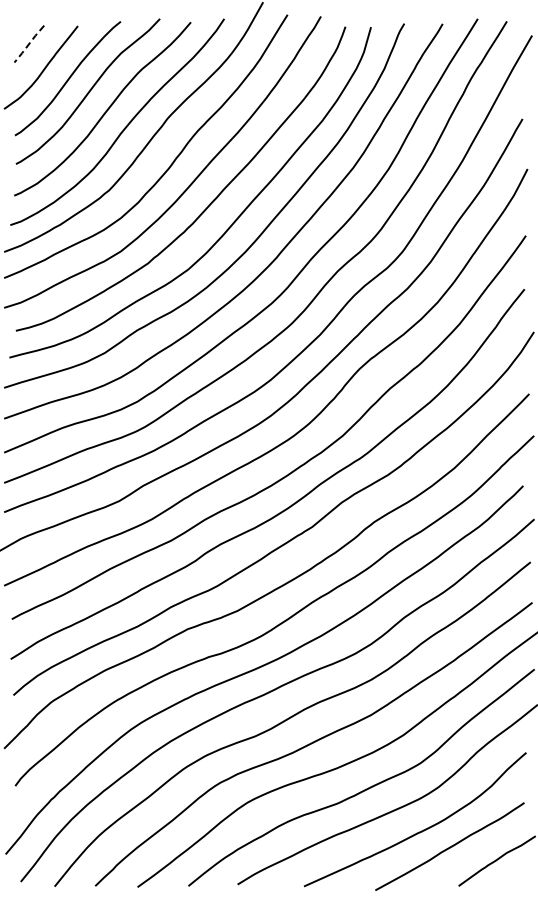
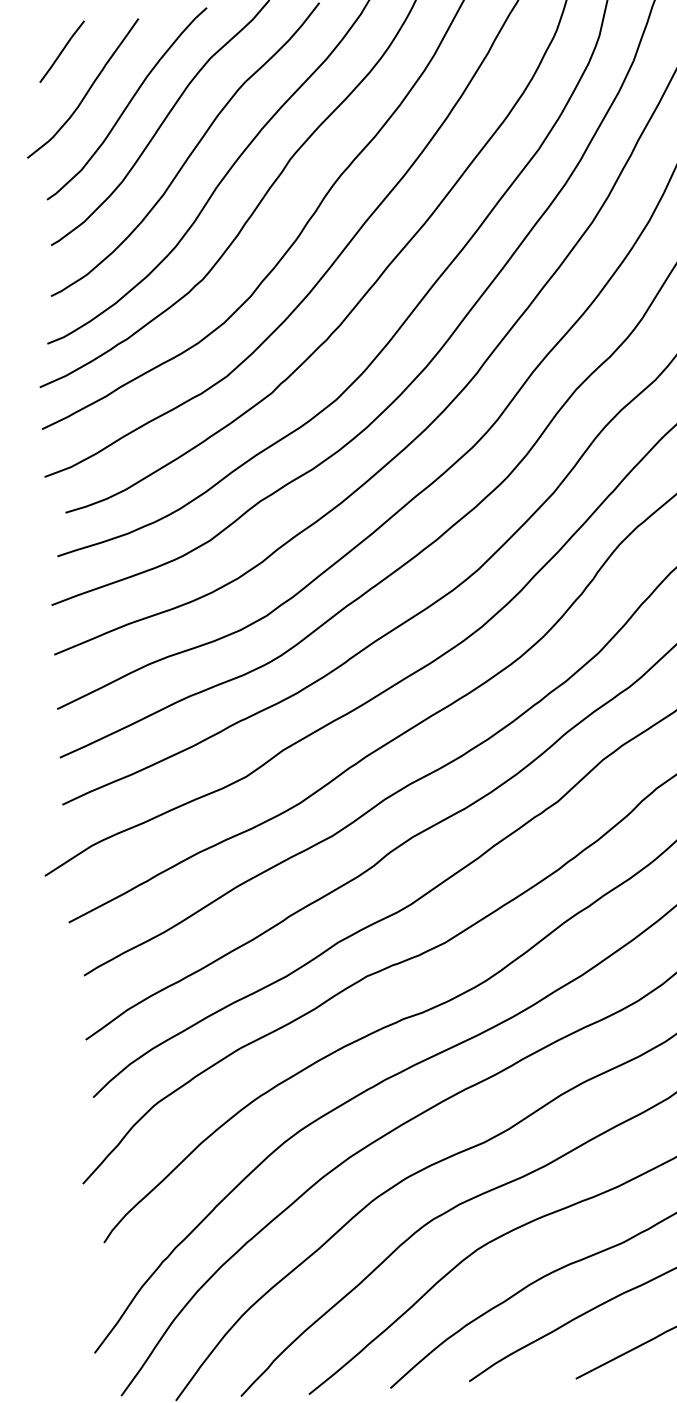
line: (29, 44) -> (62, 52), dashed -> solid

